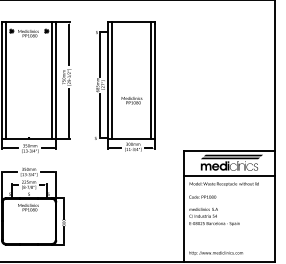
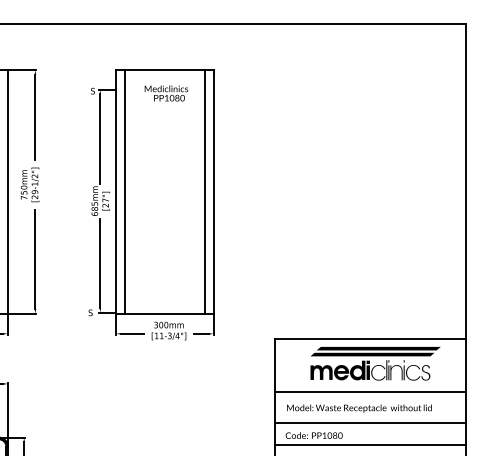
text: (131, 100) -> (165, 93), moved
line: (228, 191) -> (368, 423), added
line: (228, 201) -> (368, 444), added

